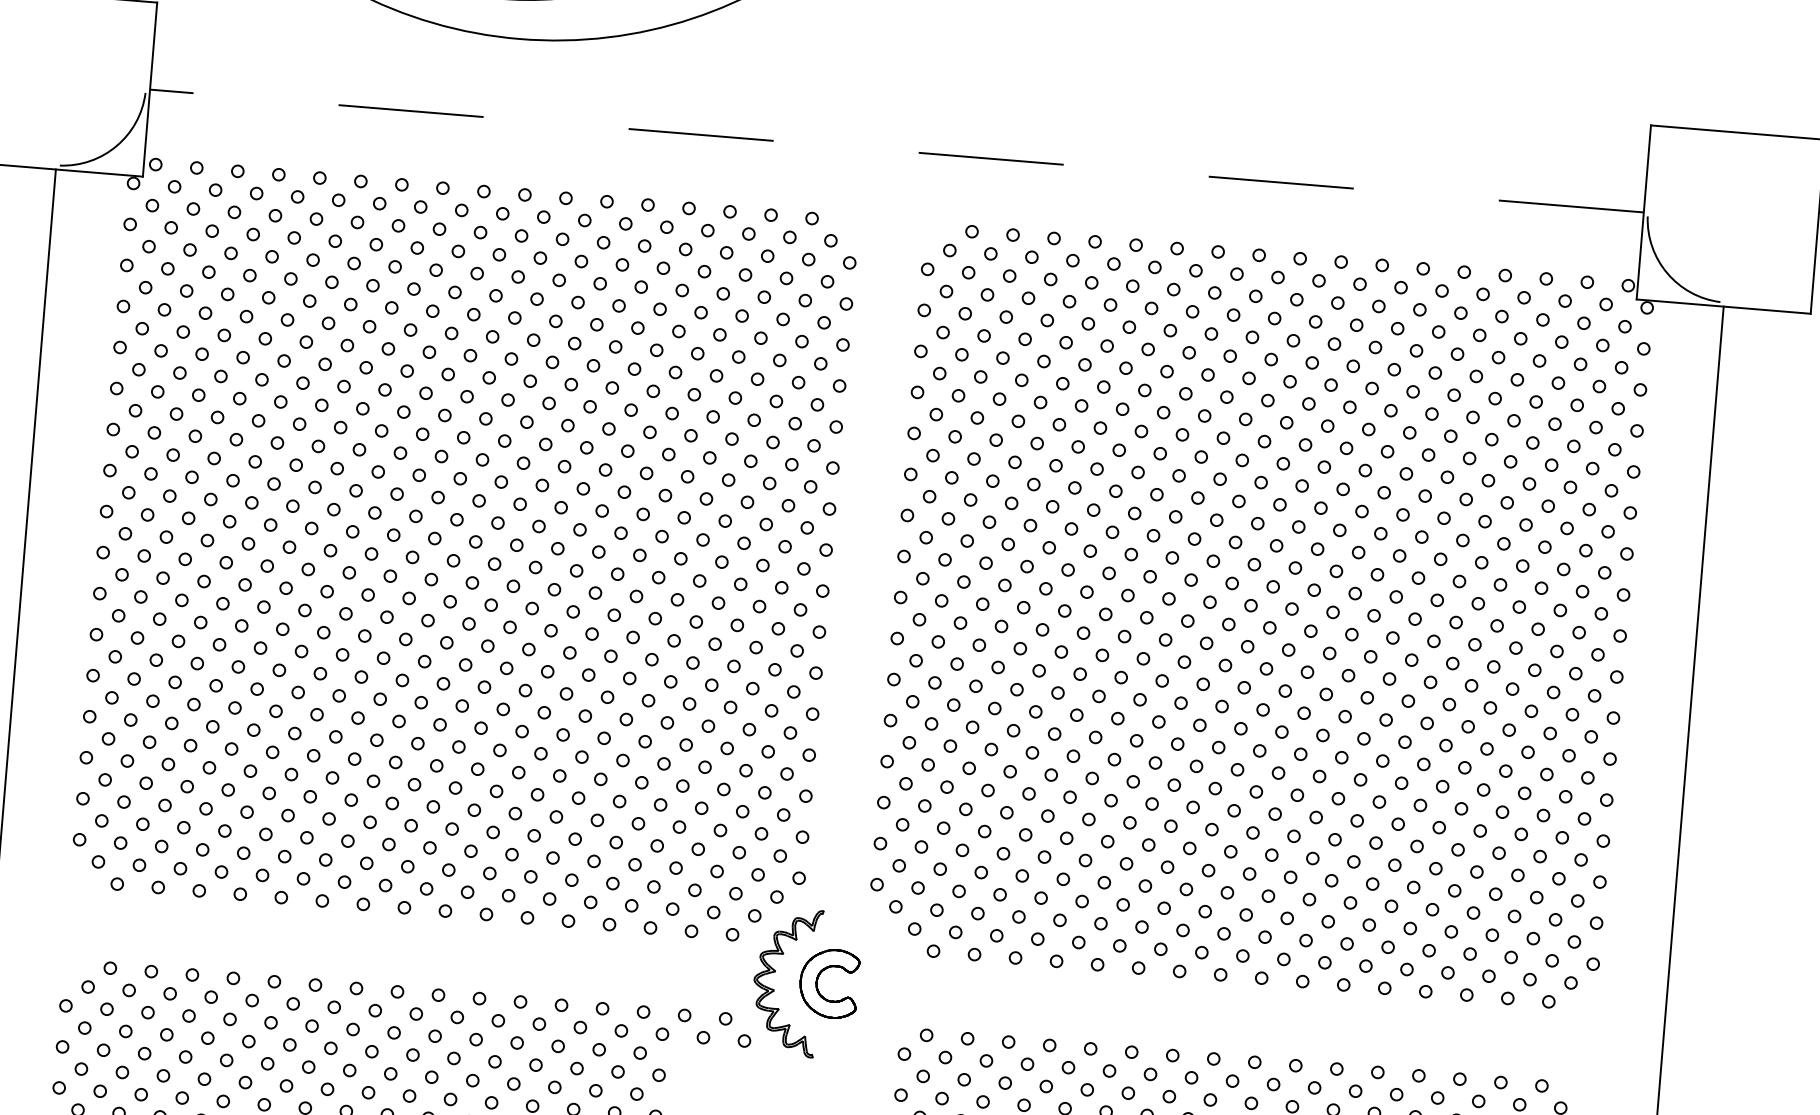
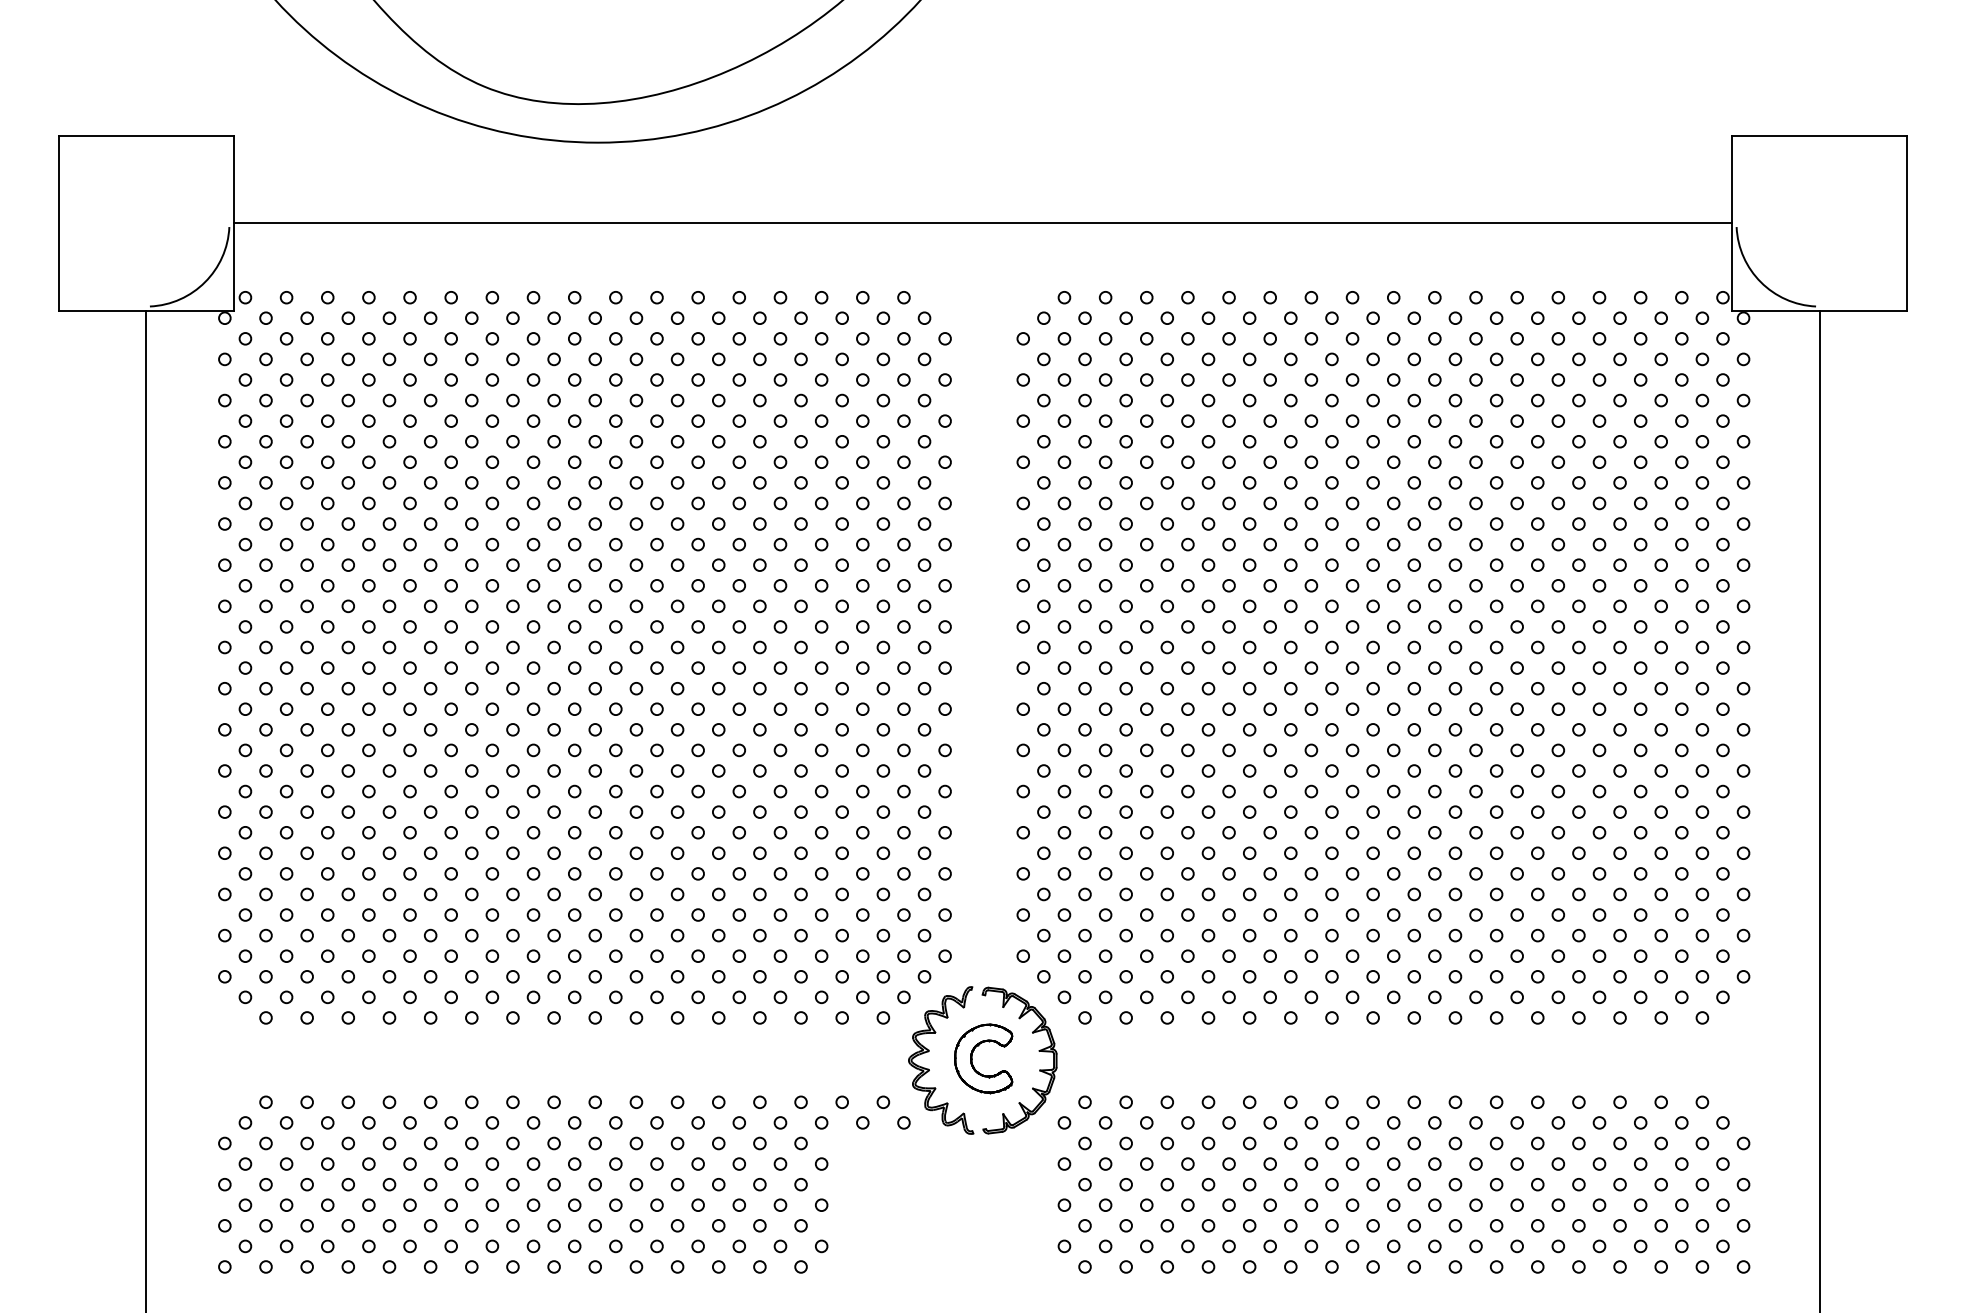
line: (896, 151) -> (982, 223), dashed -> solid
part: (884, 980) -> (1038, 1051), added

